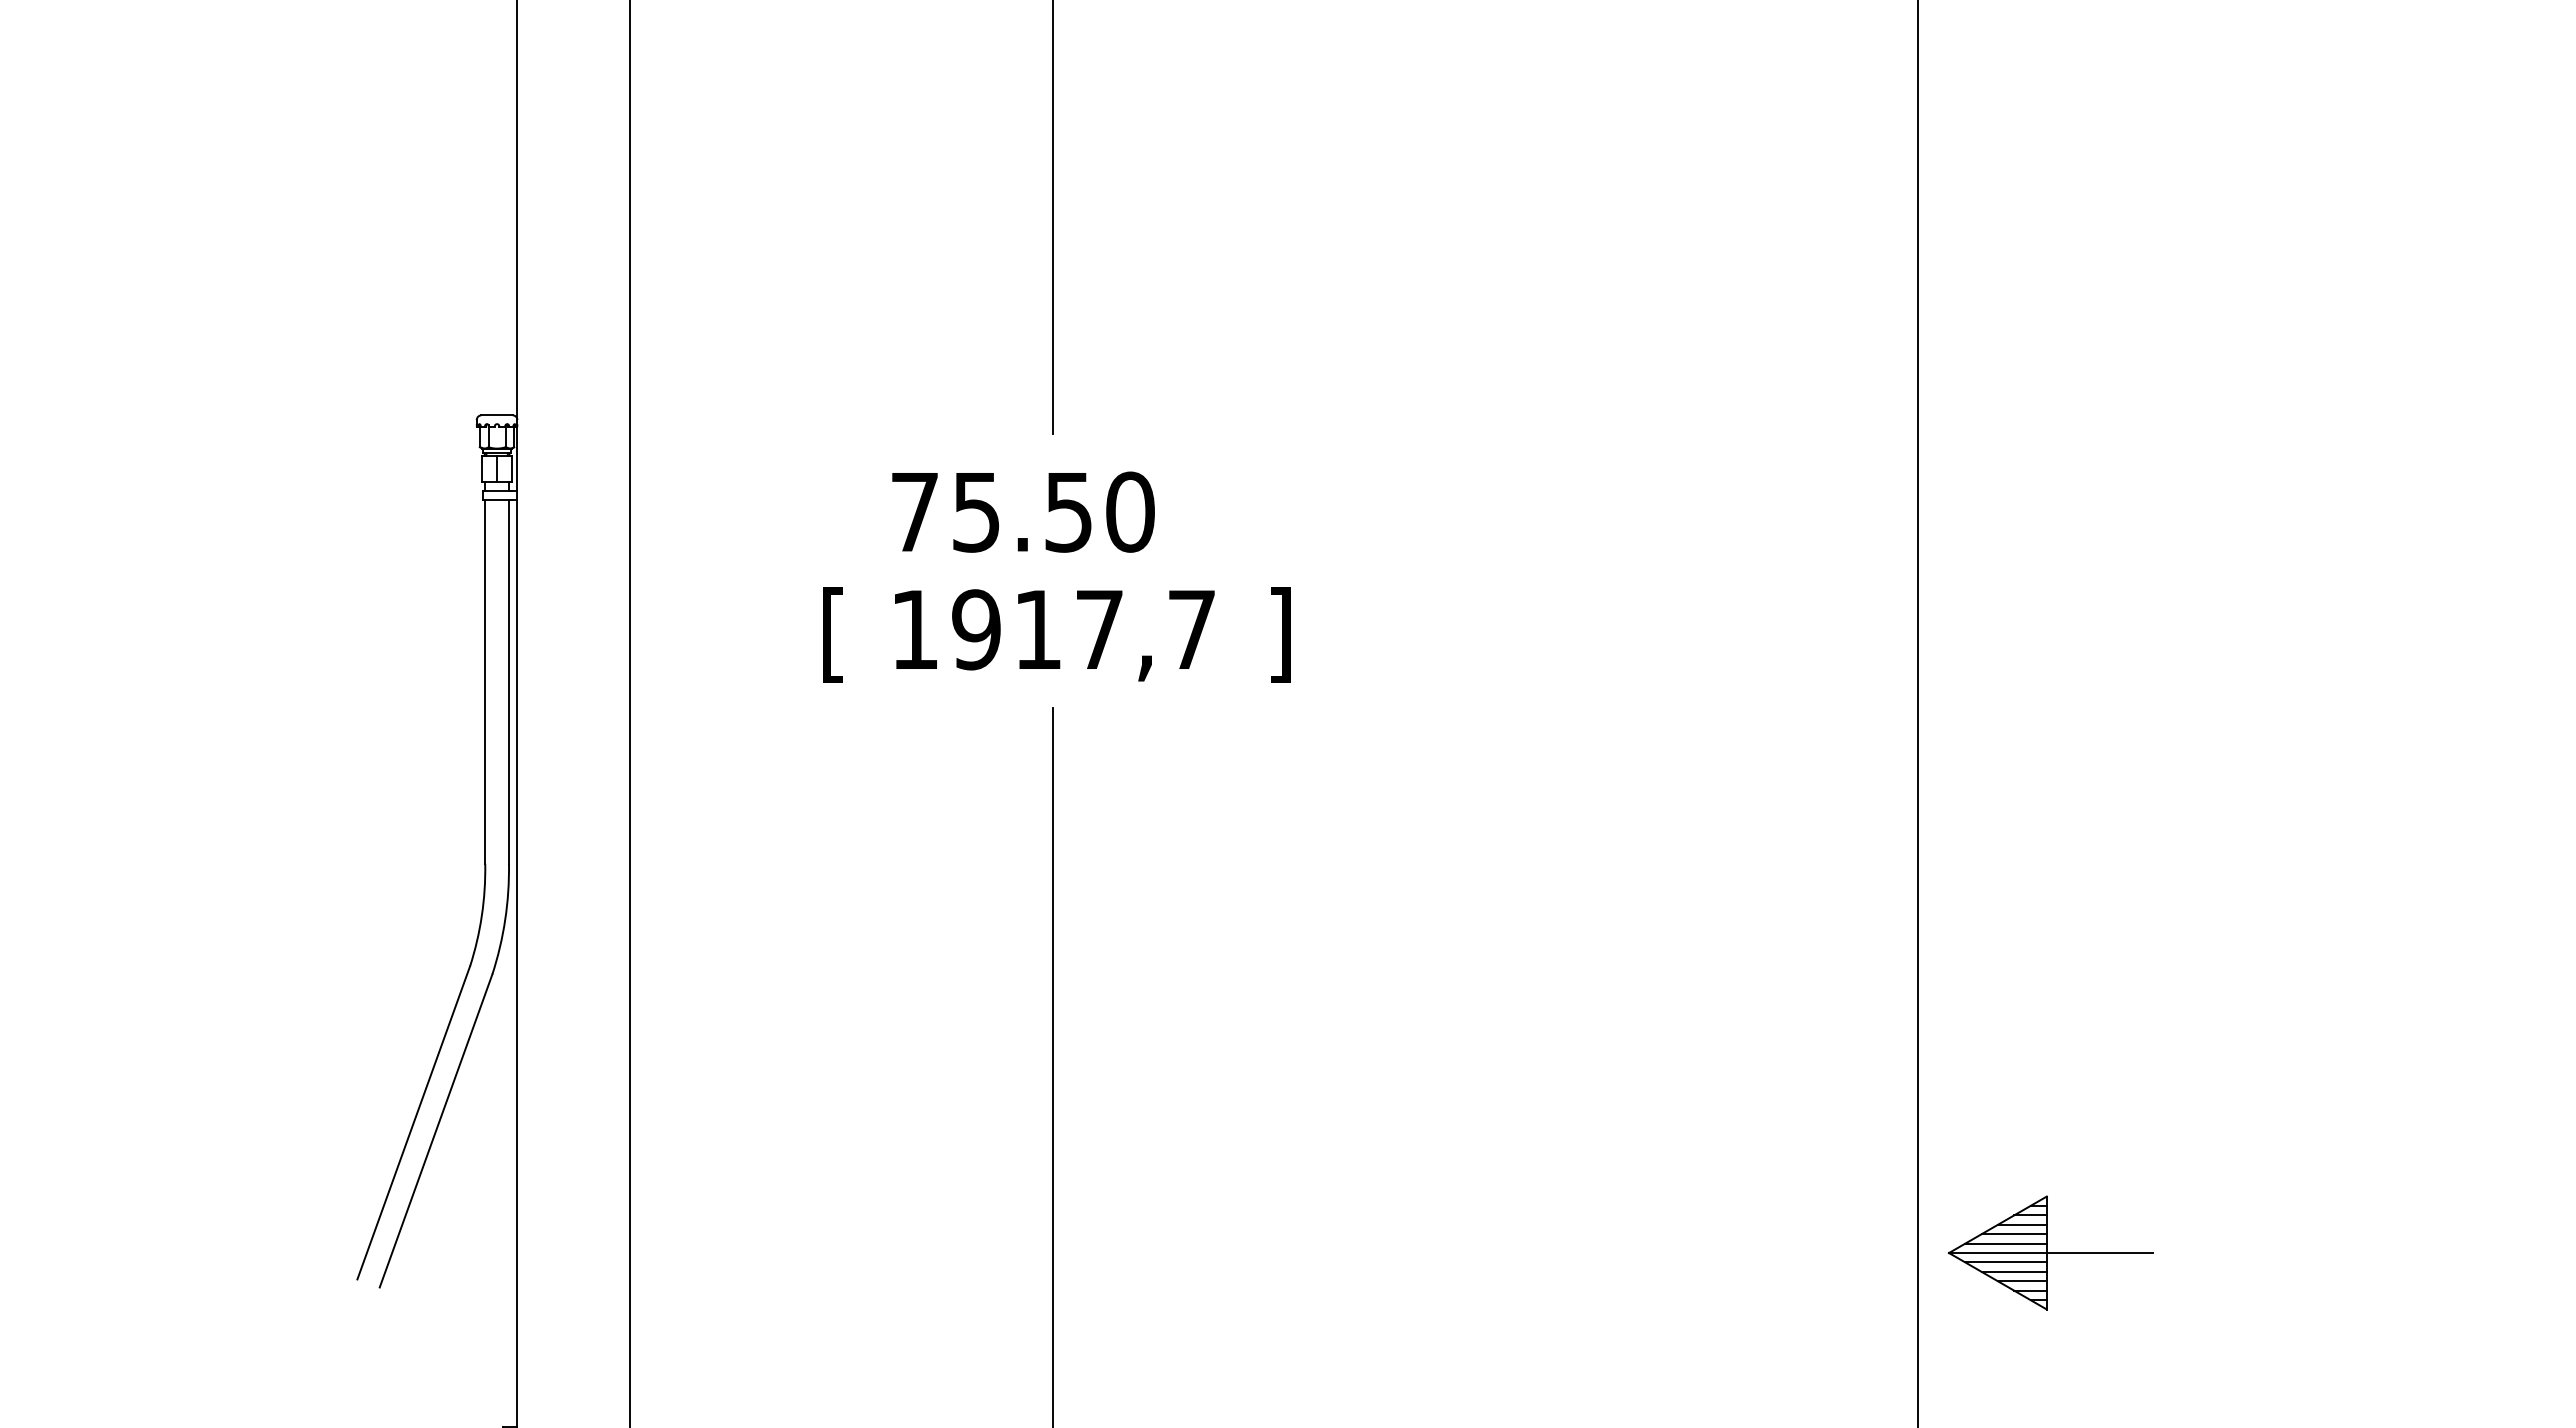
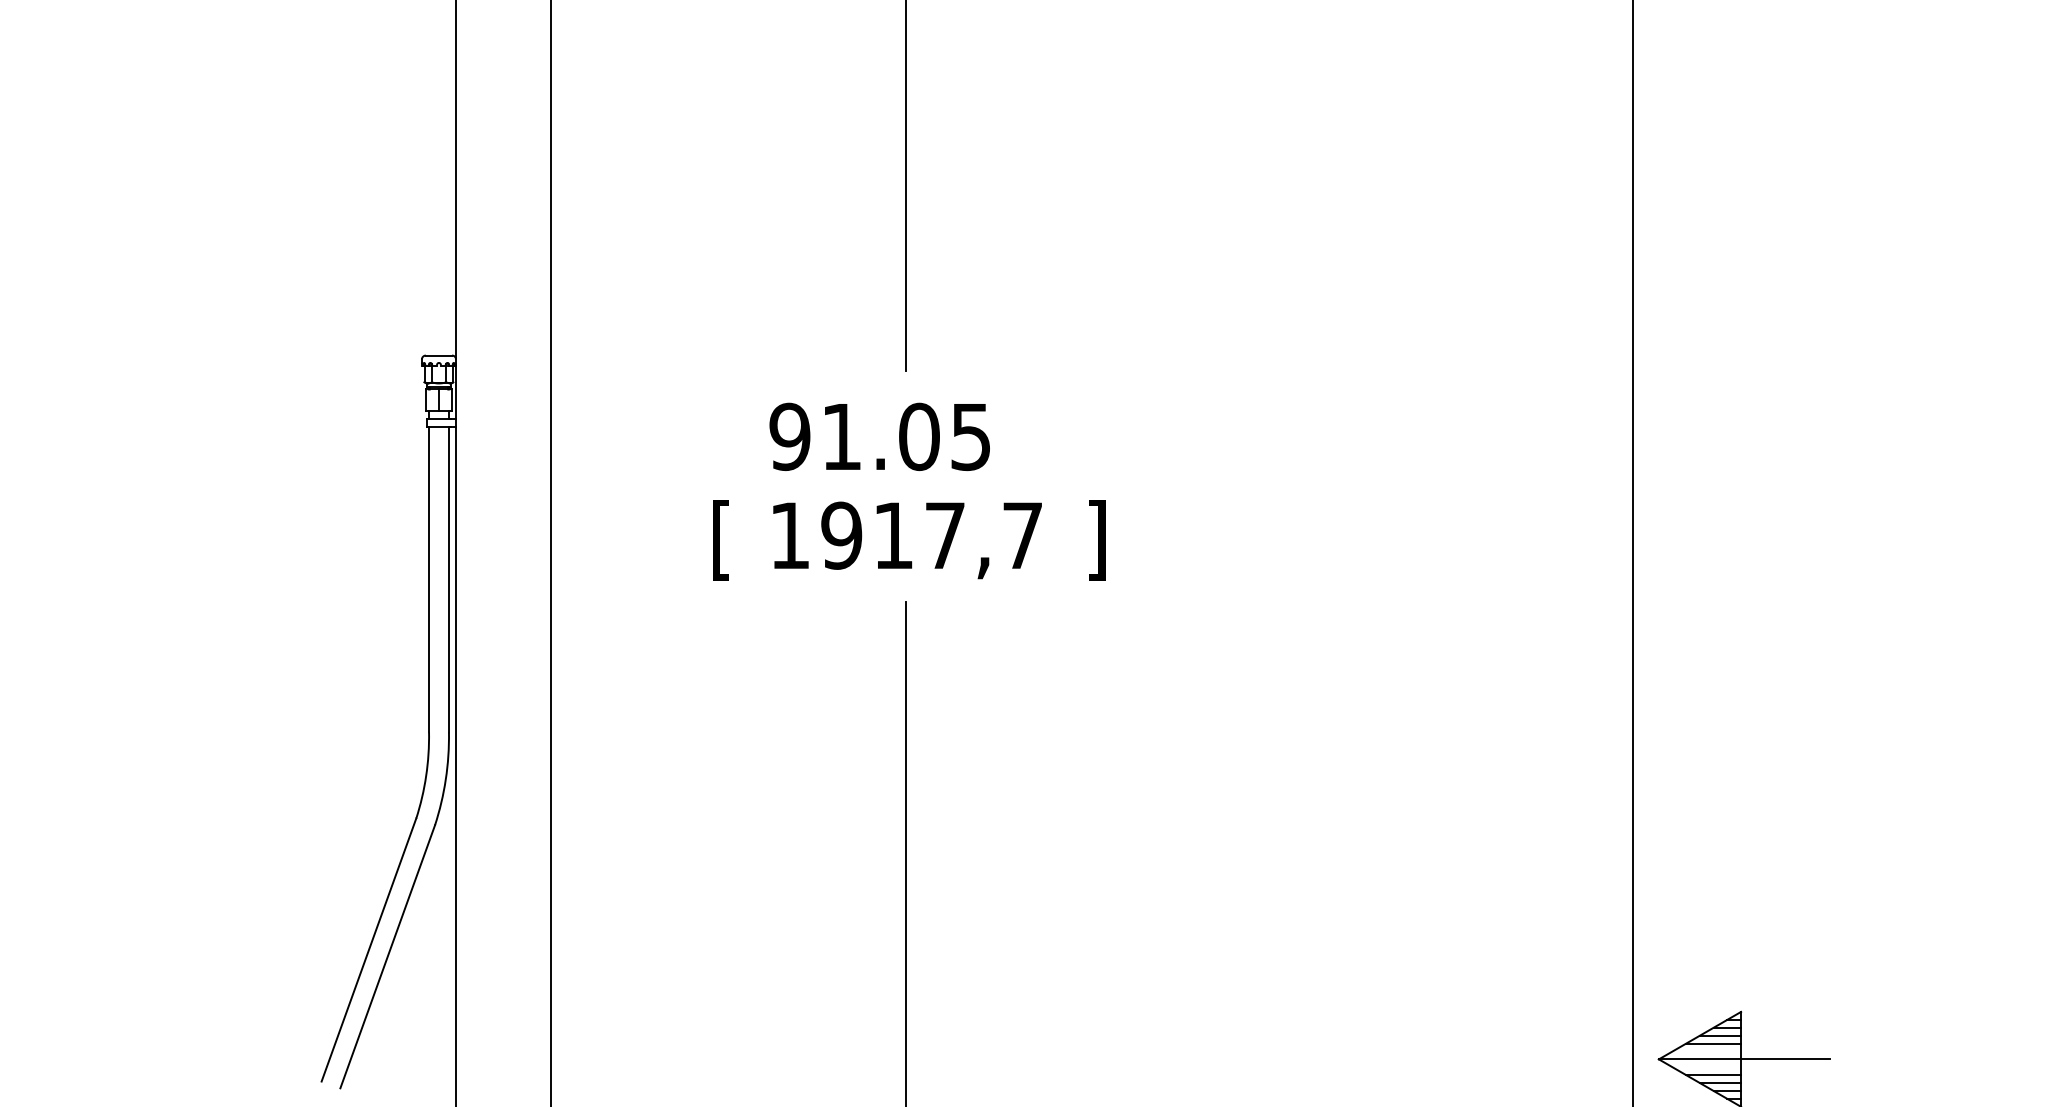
text: (1022, 511) -> (880, 436), 75.50 -> 91.05
line: (2005, 1243) -> (1706, 1051), removed
line: (2005, 1262) -> (1706, 1067), removed

